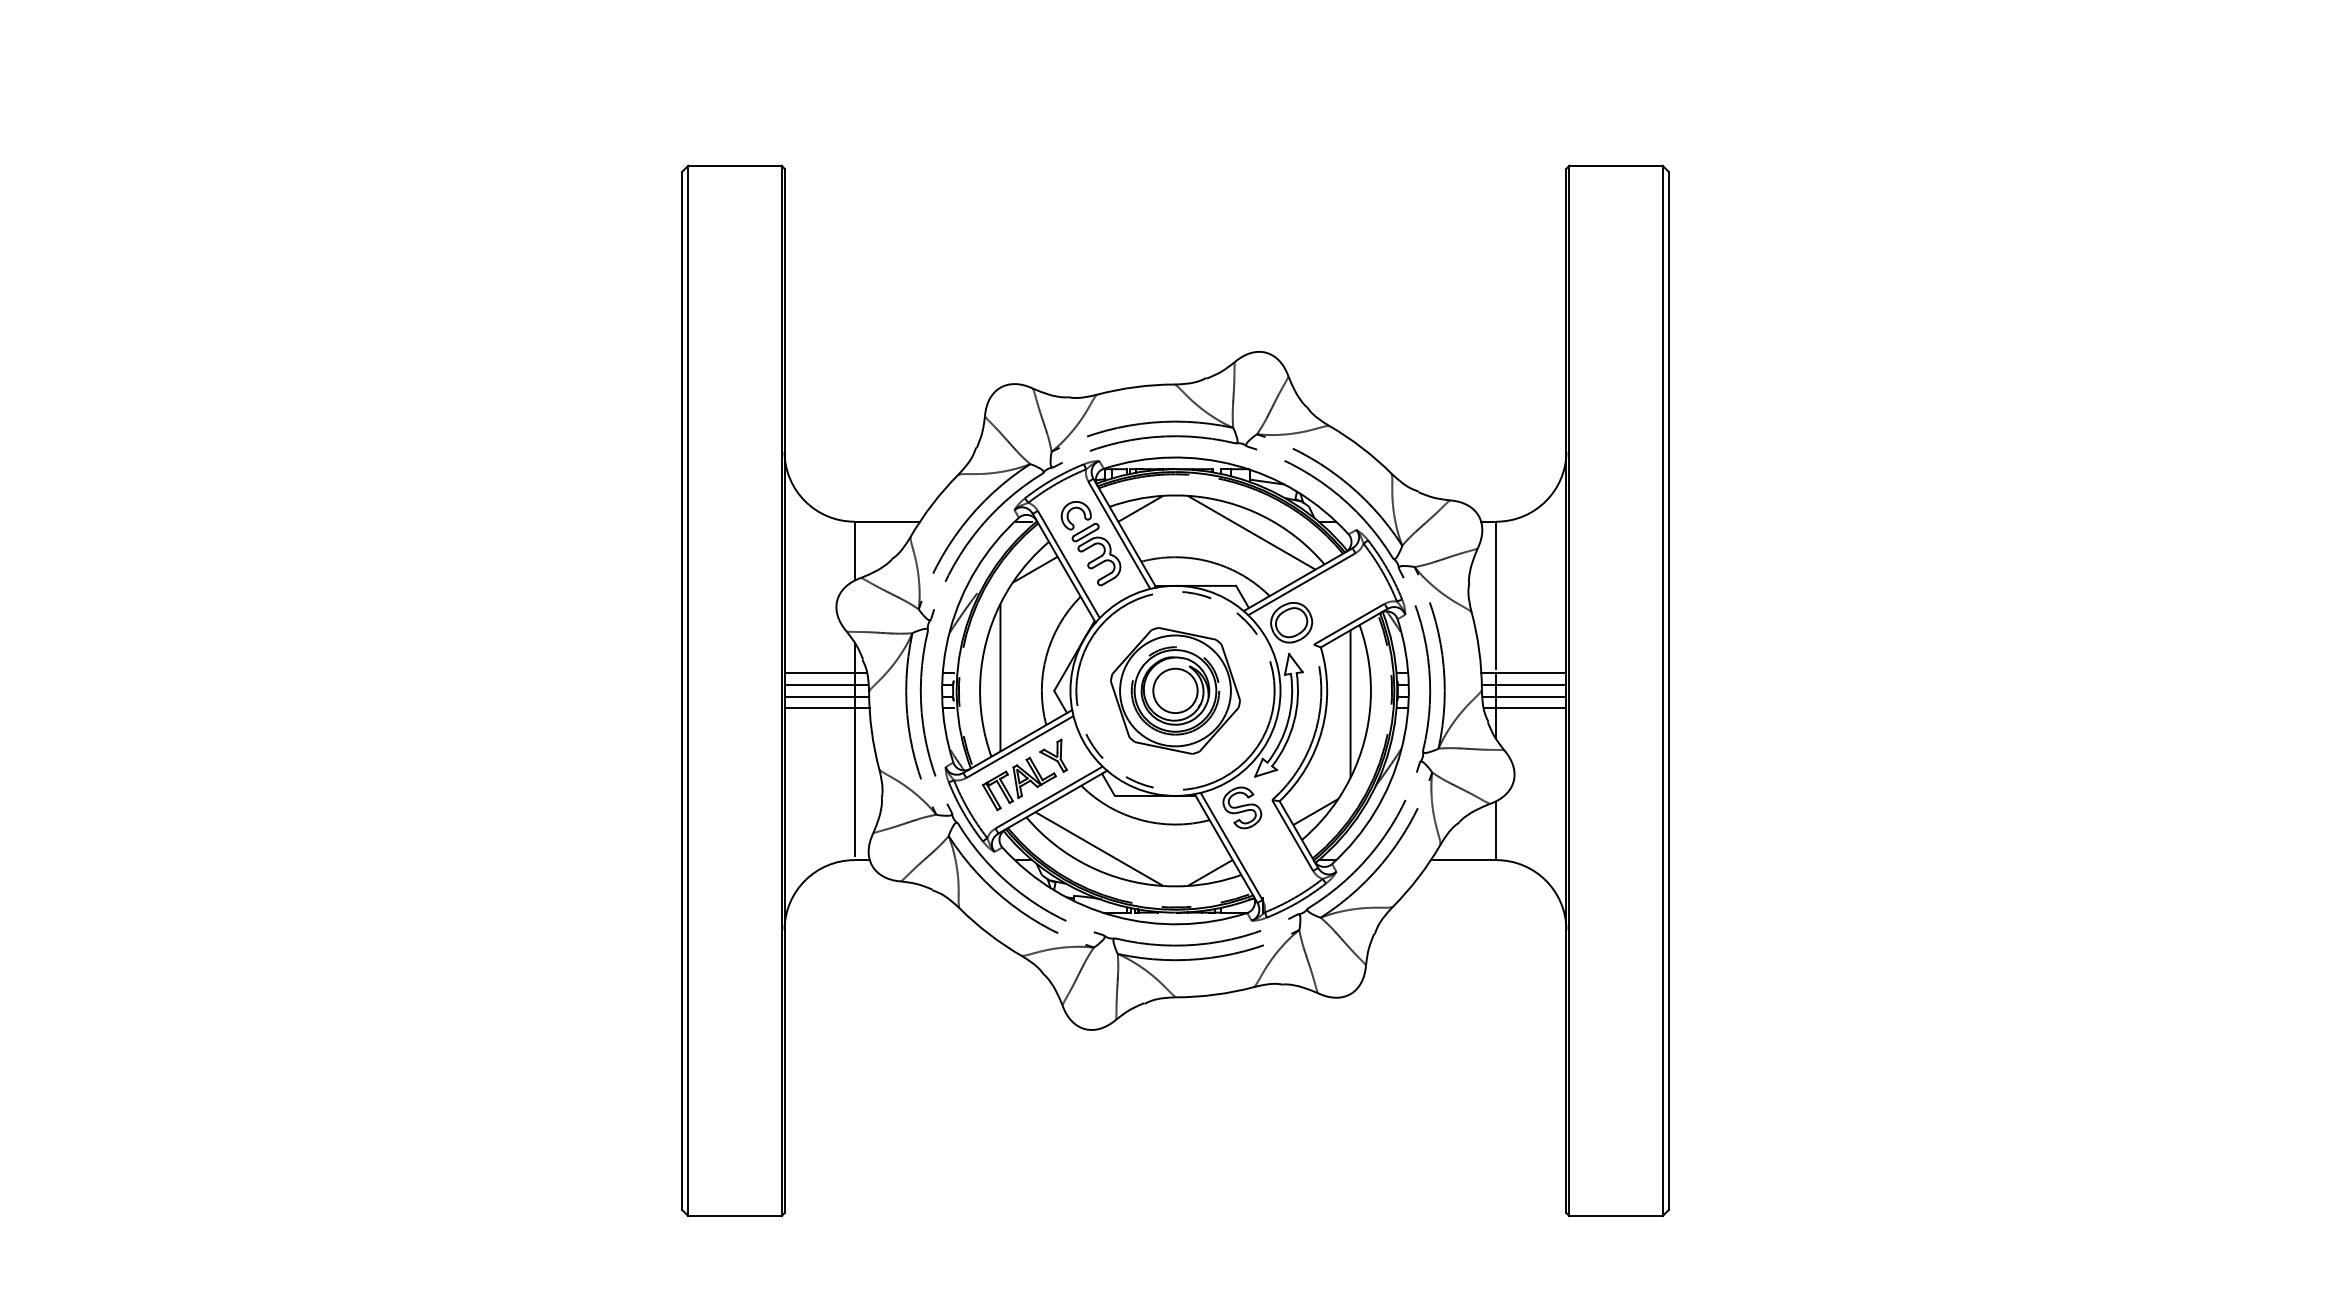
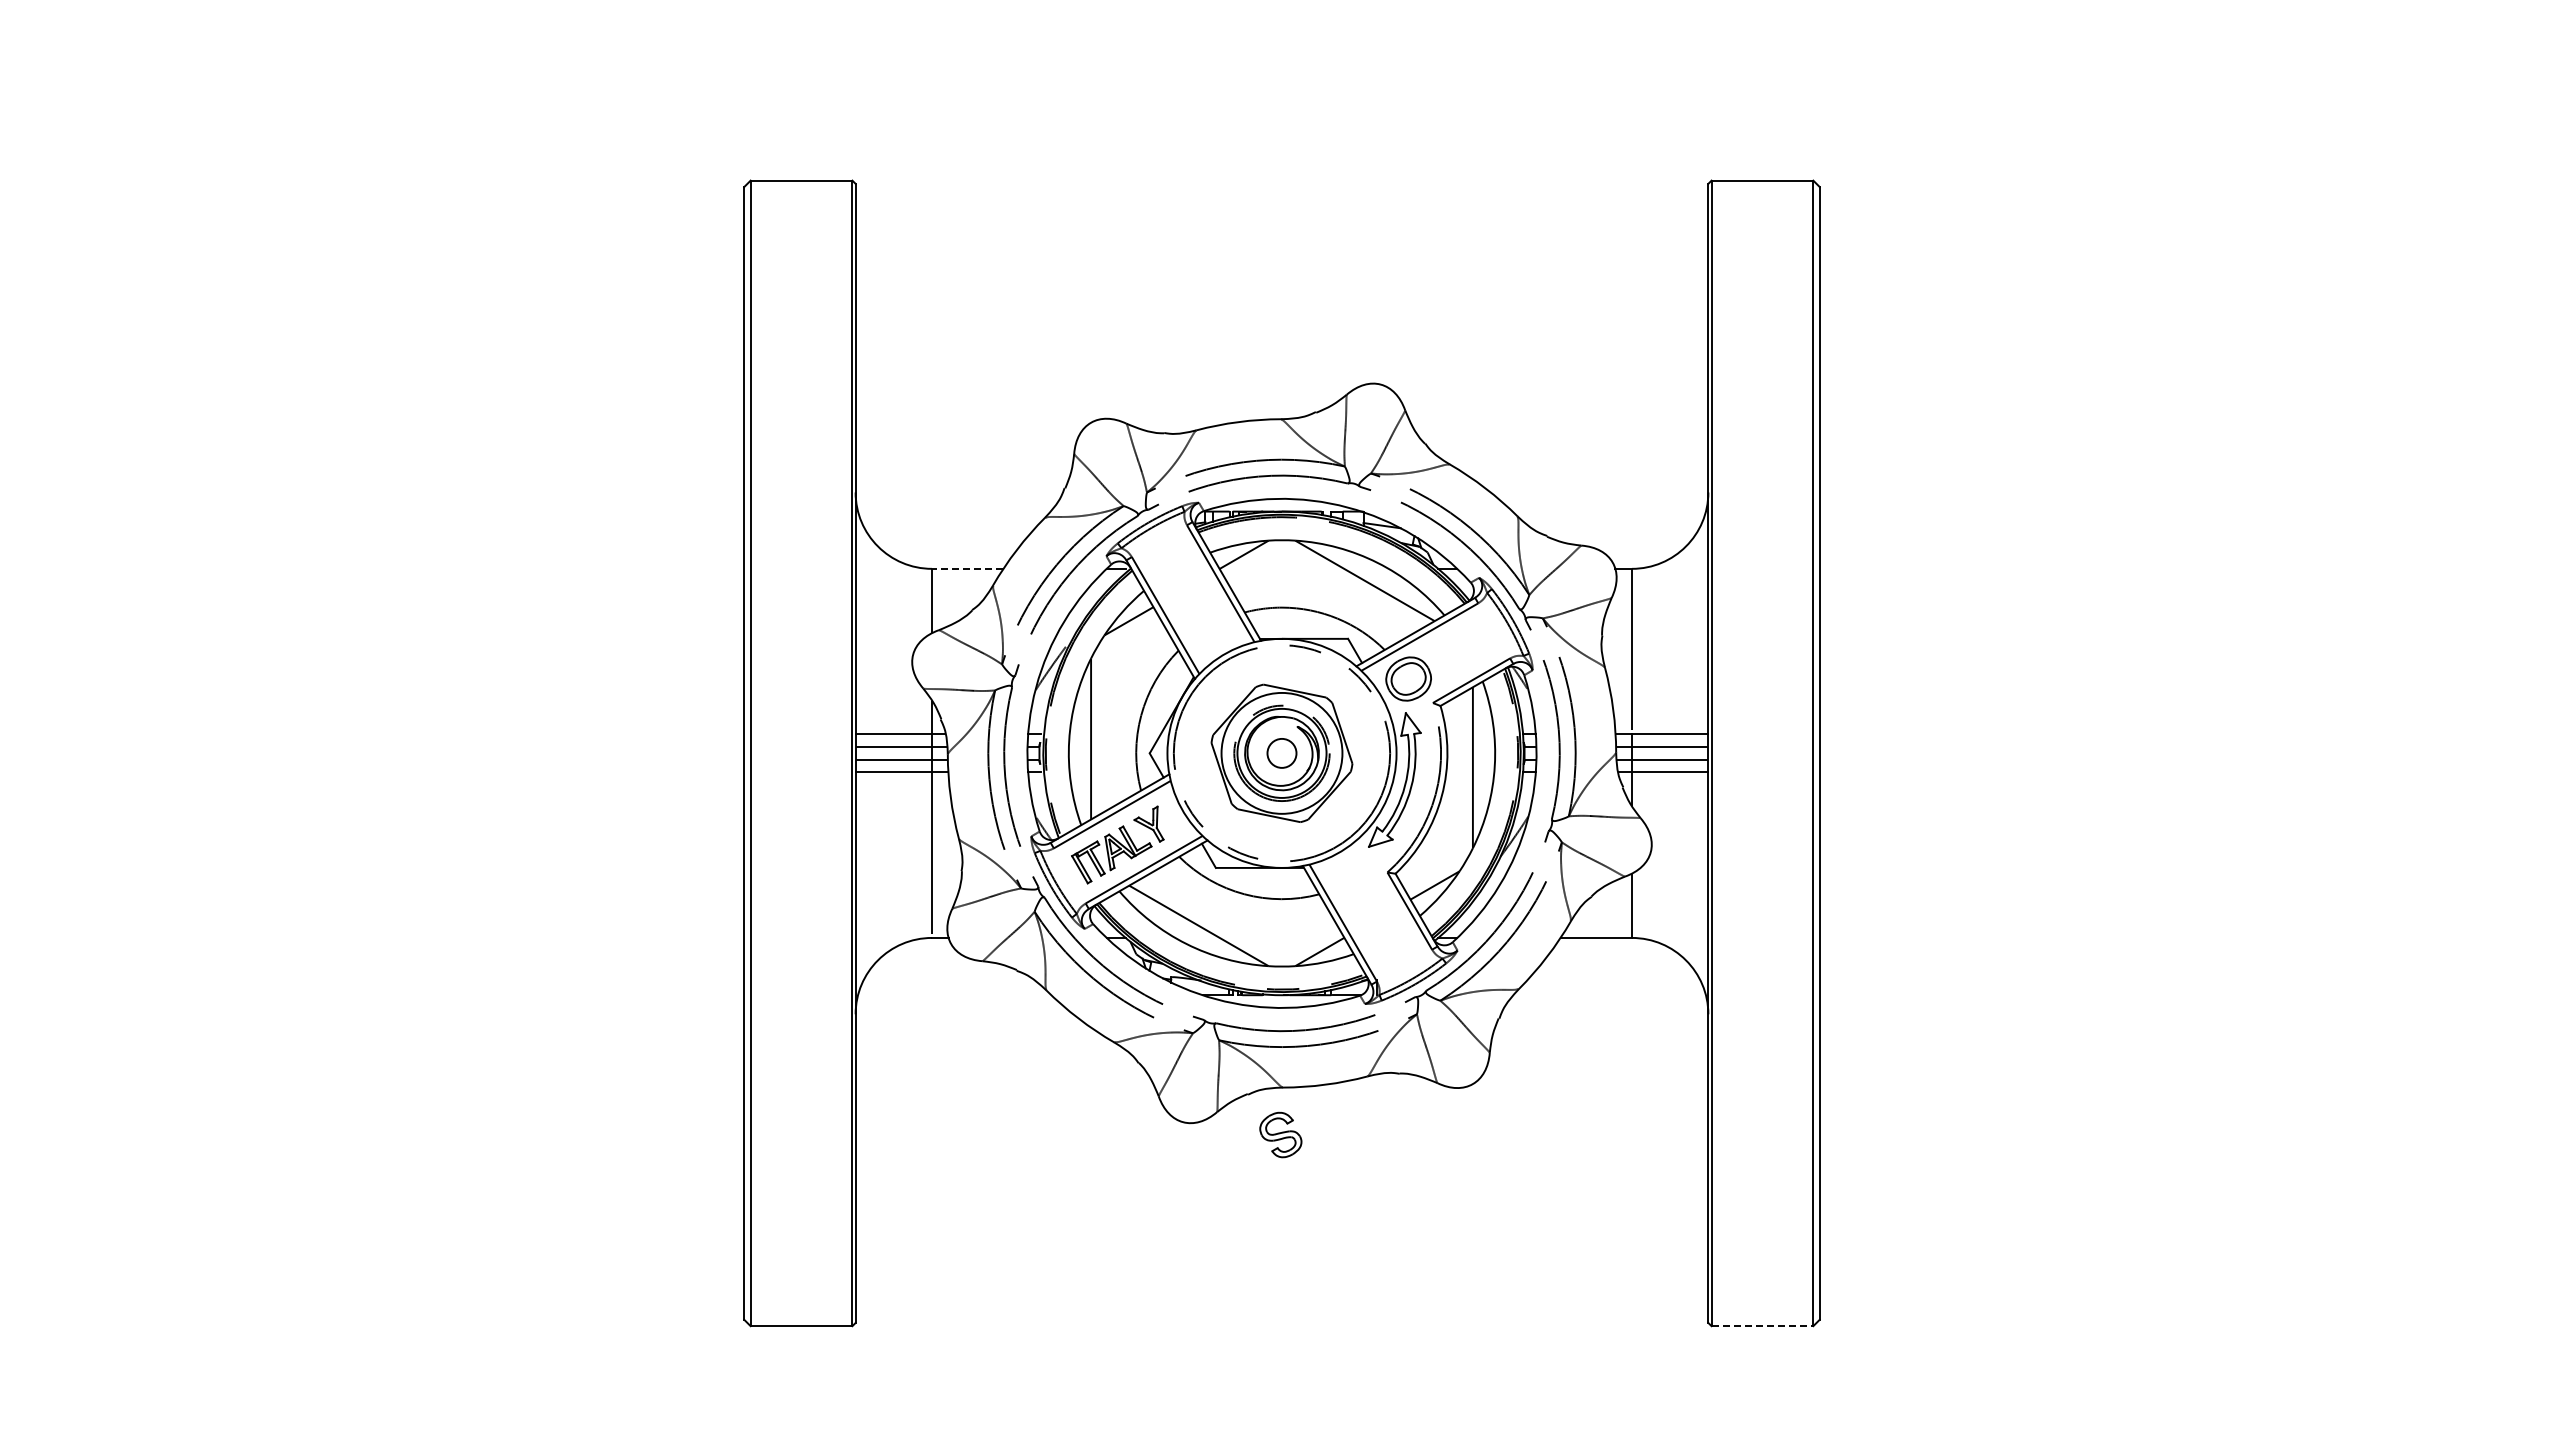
line: (887, 521) -> (967, 568), solid -> dashed
part: (1090, 543) -> (1189, 592), removed
circle: (1175, 691) -> (1281, 753), size x0.6
part: (1241, 807) -> (1280, 1134), moved
line: (1616, 1216) -> (1762, 1326), solid -> dashed

